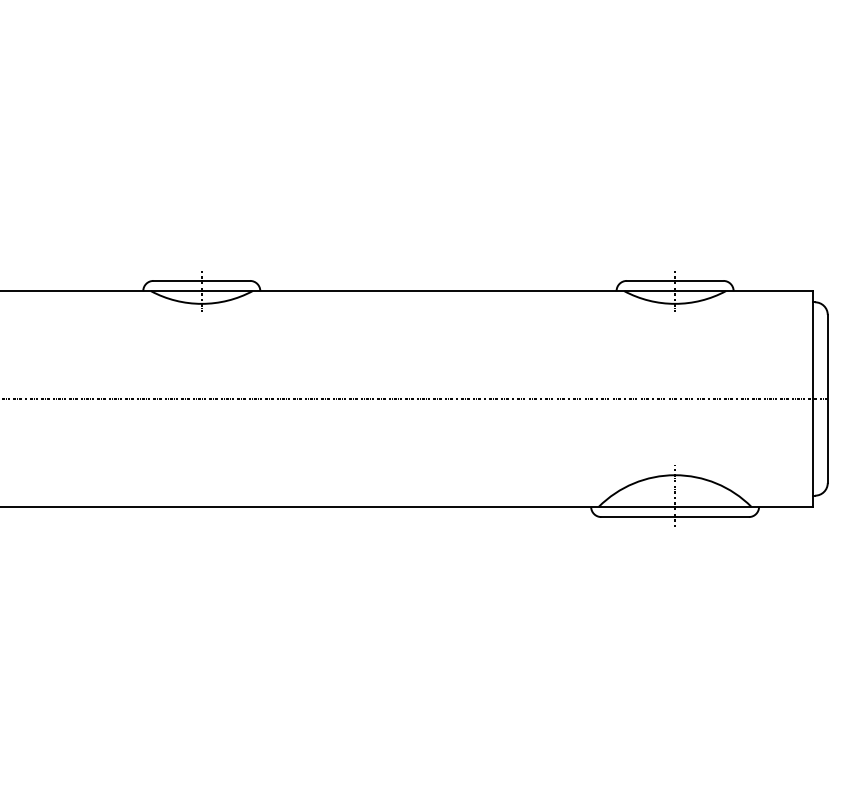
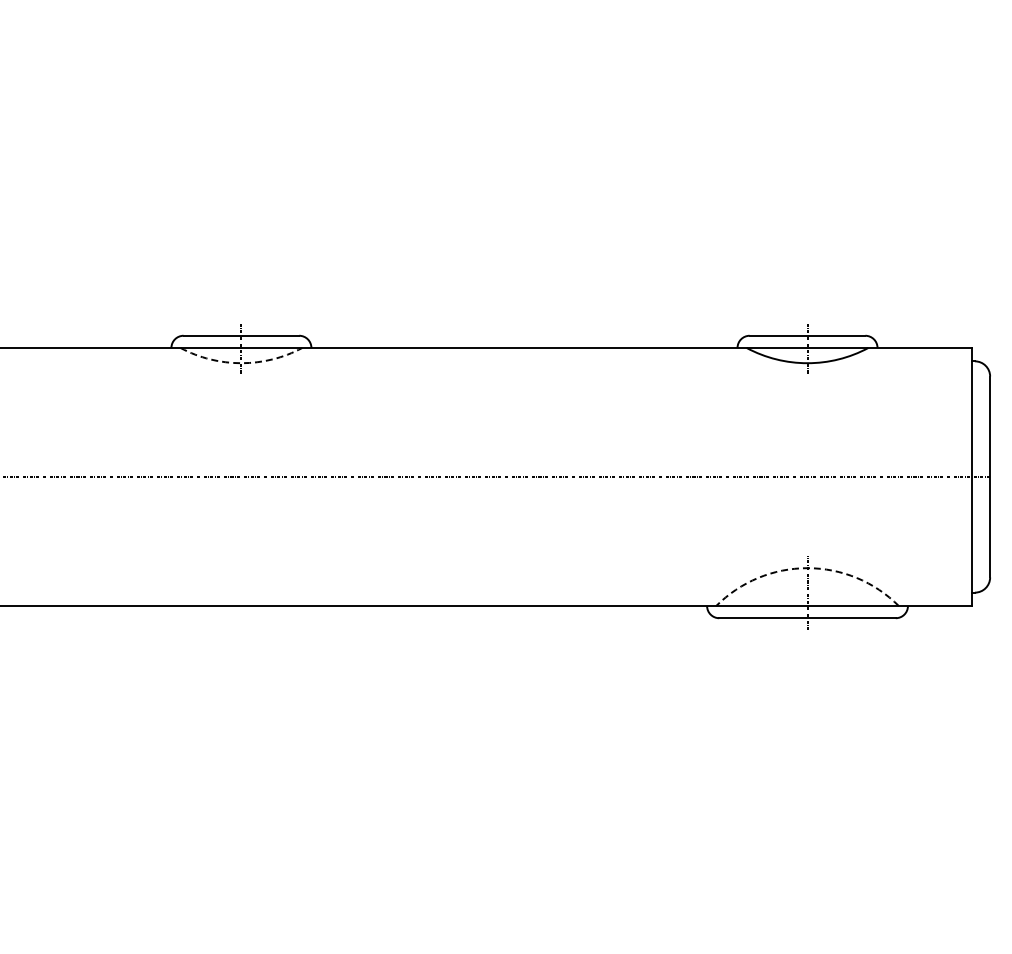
arc: (201, 304) -> (241, 363), solid -> dashed
arc: (675, 475) -> (807, 568), solid -> dashed

